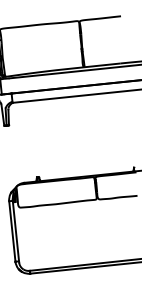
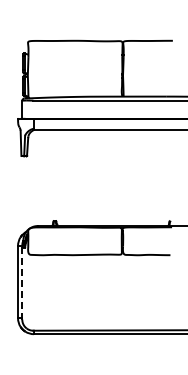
line: (16, 231) -> (22, 282), solid -> dashed

